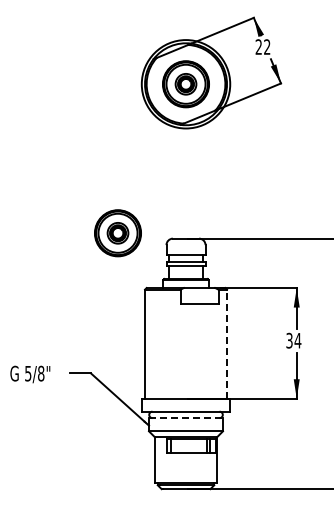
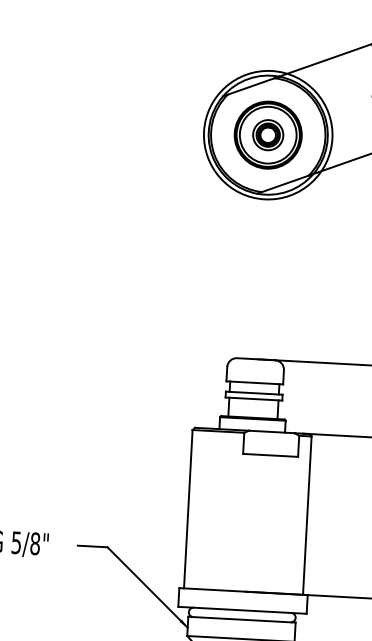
part: (117, 233) -> (157, 346), removed
line: (227, 344) -> (307, 516), dashed -> solid
line: (186, 418) -> (242, 620), dashed -> solid

